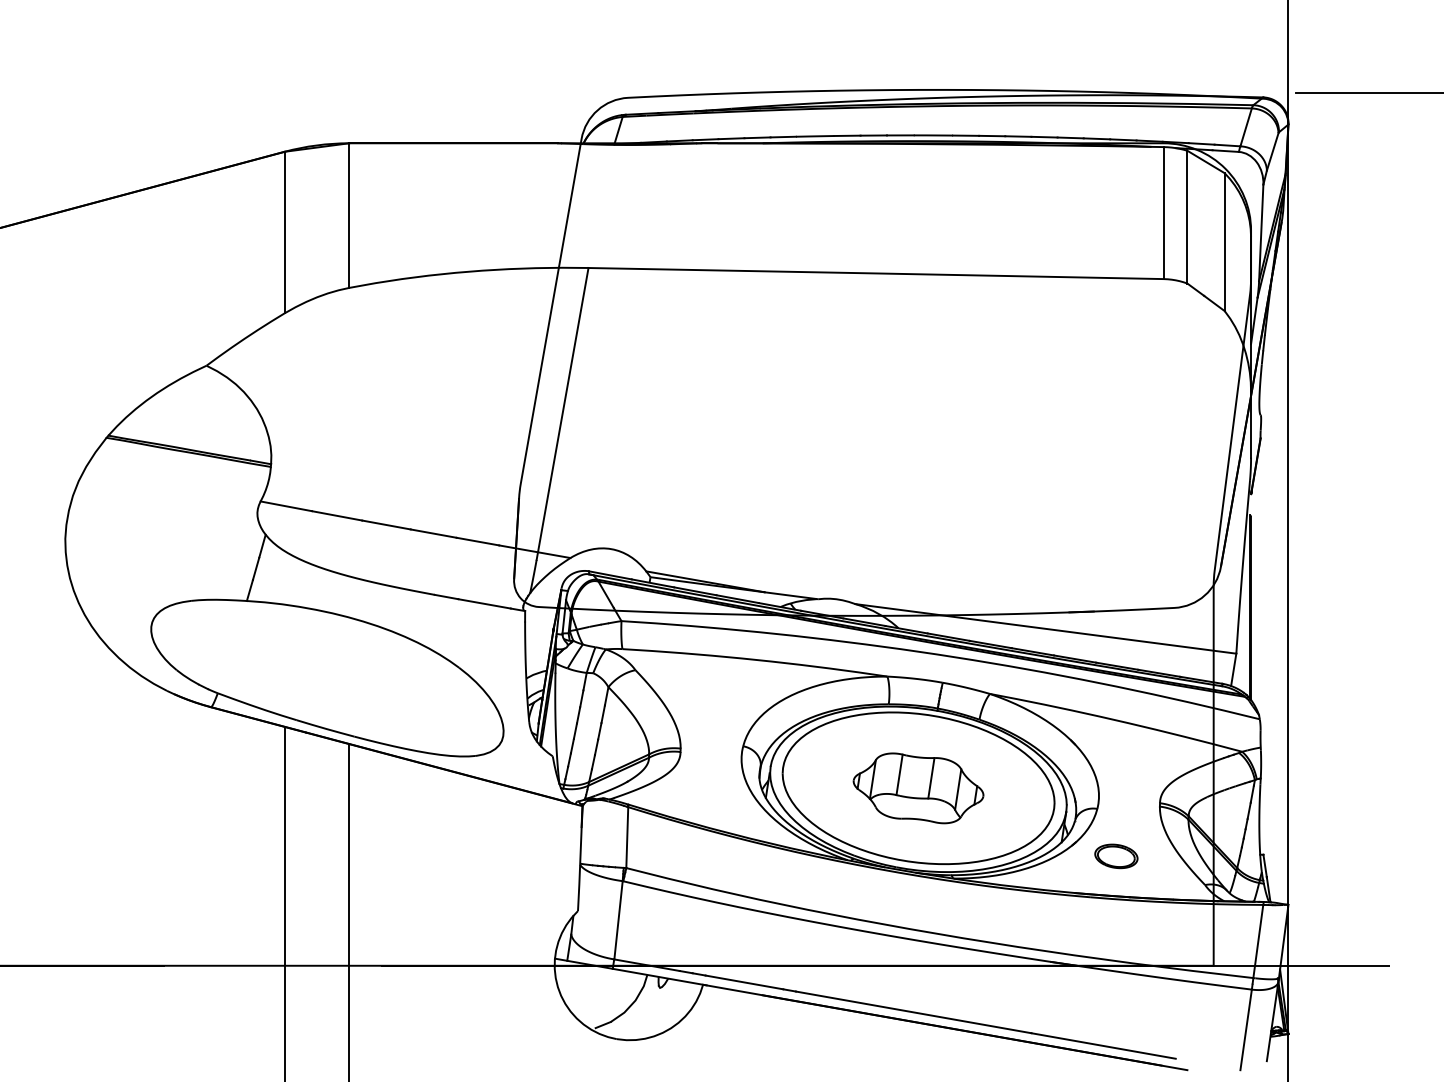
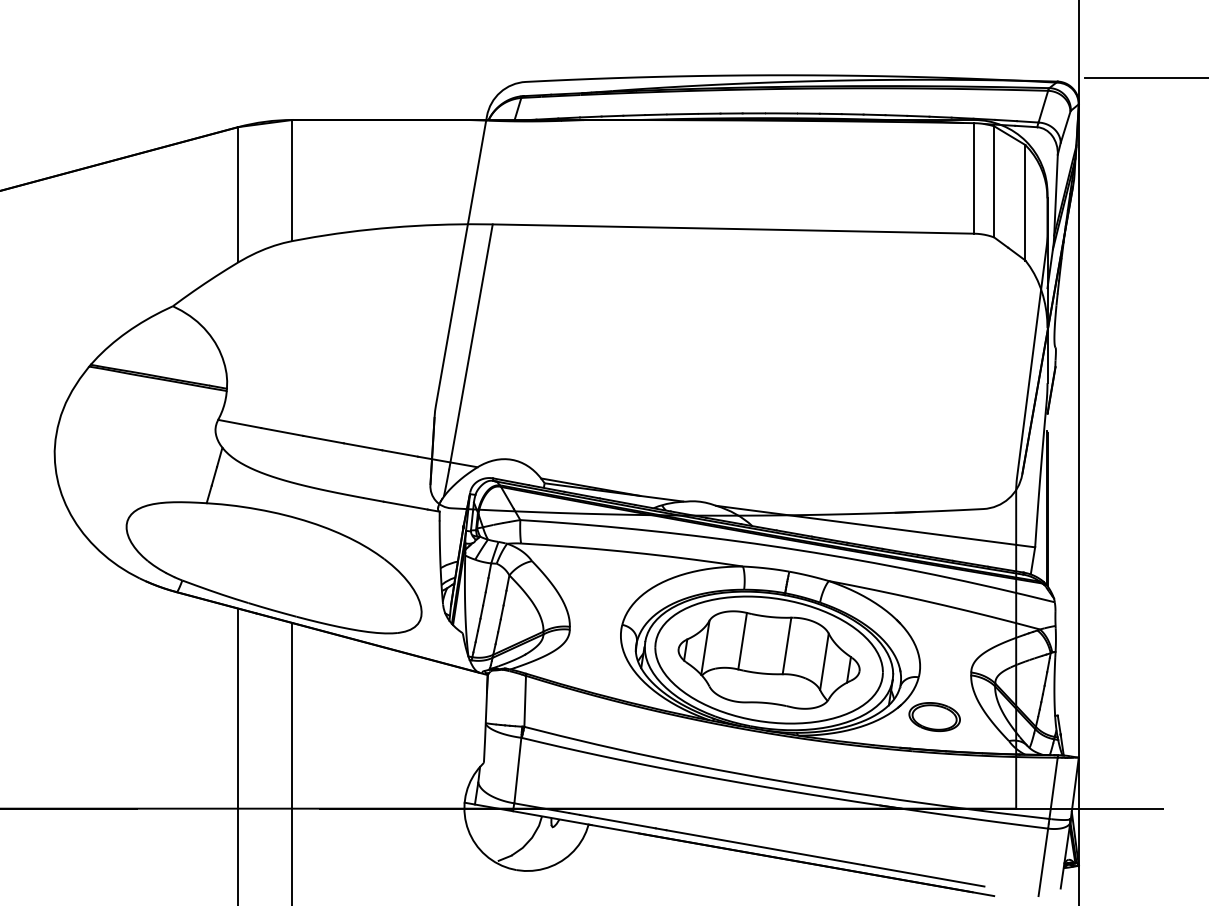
part: (918, 788) -> (769, 660), size x1.67
part: (1116, 856) -> (934, 717), size x1.43

